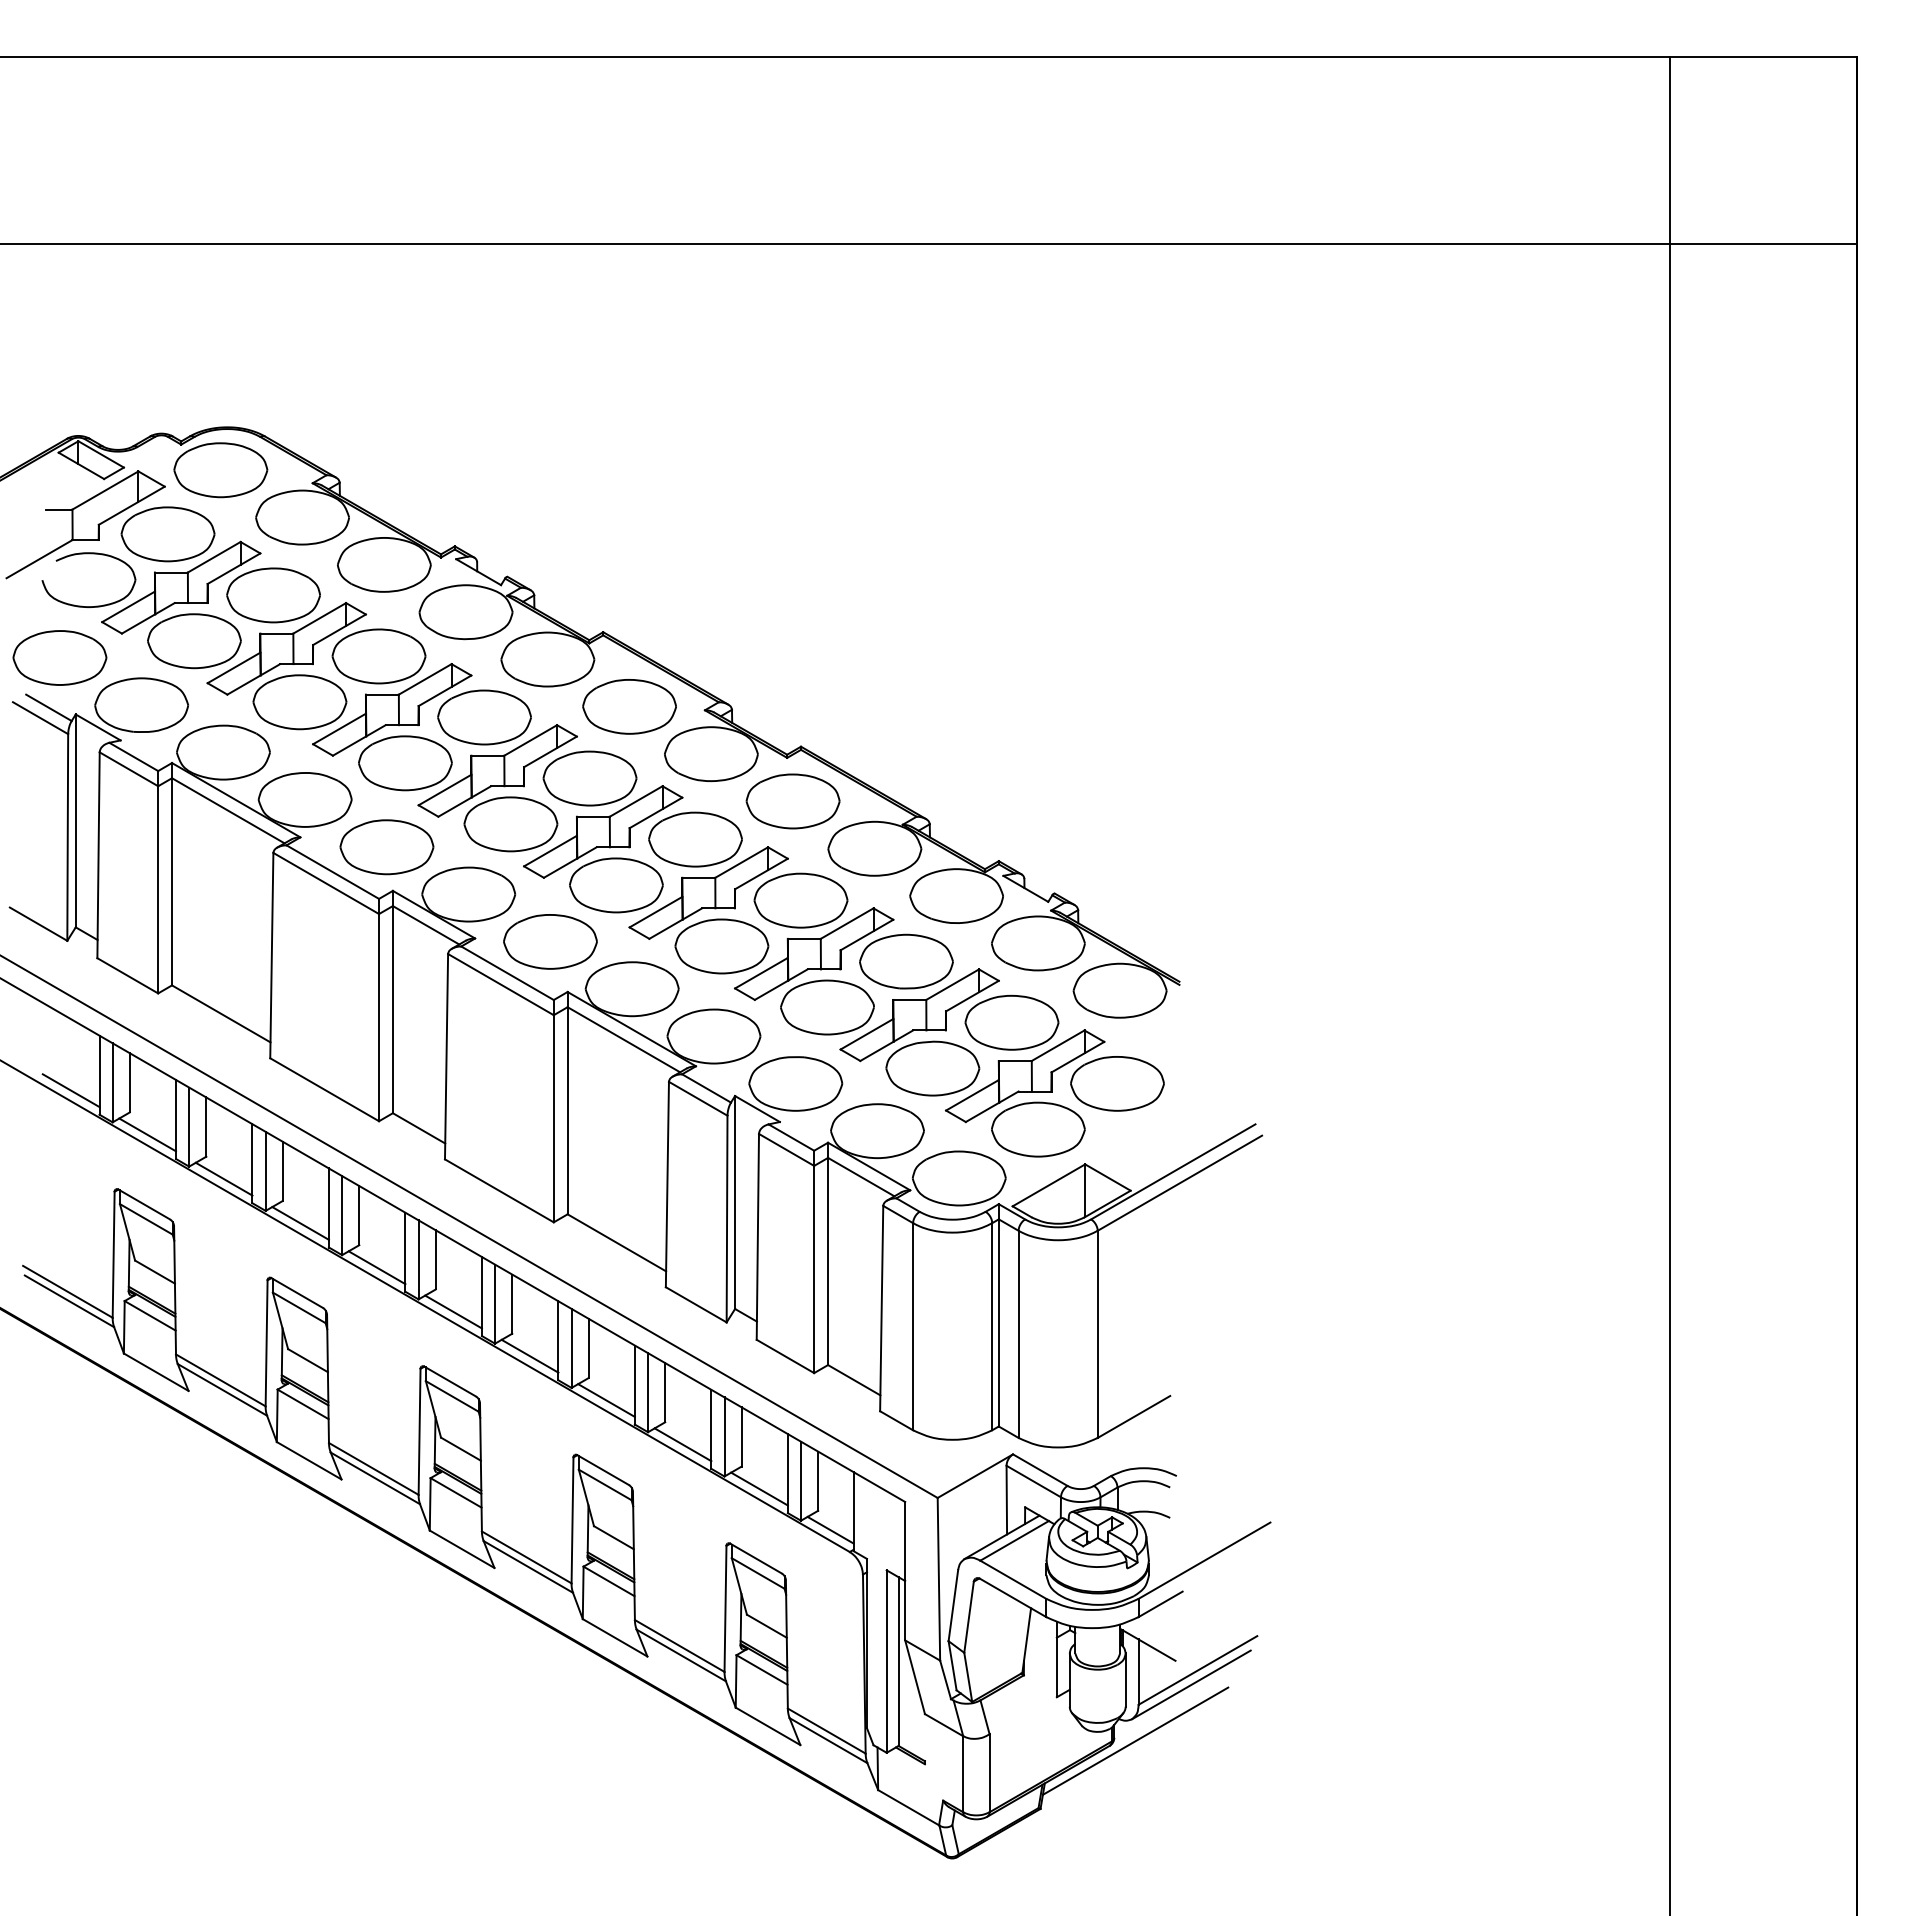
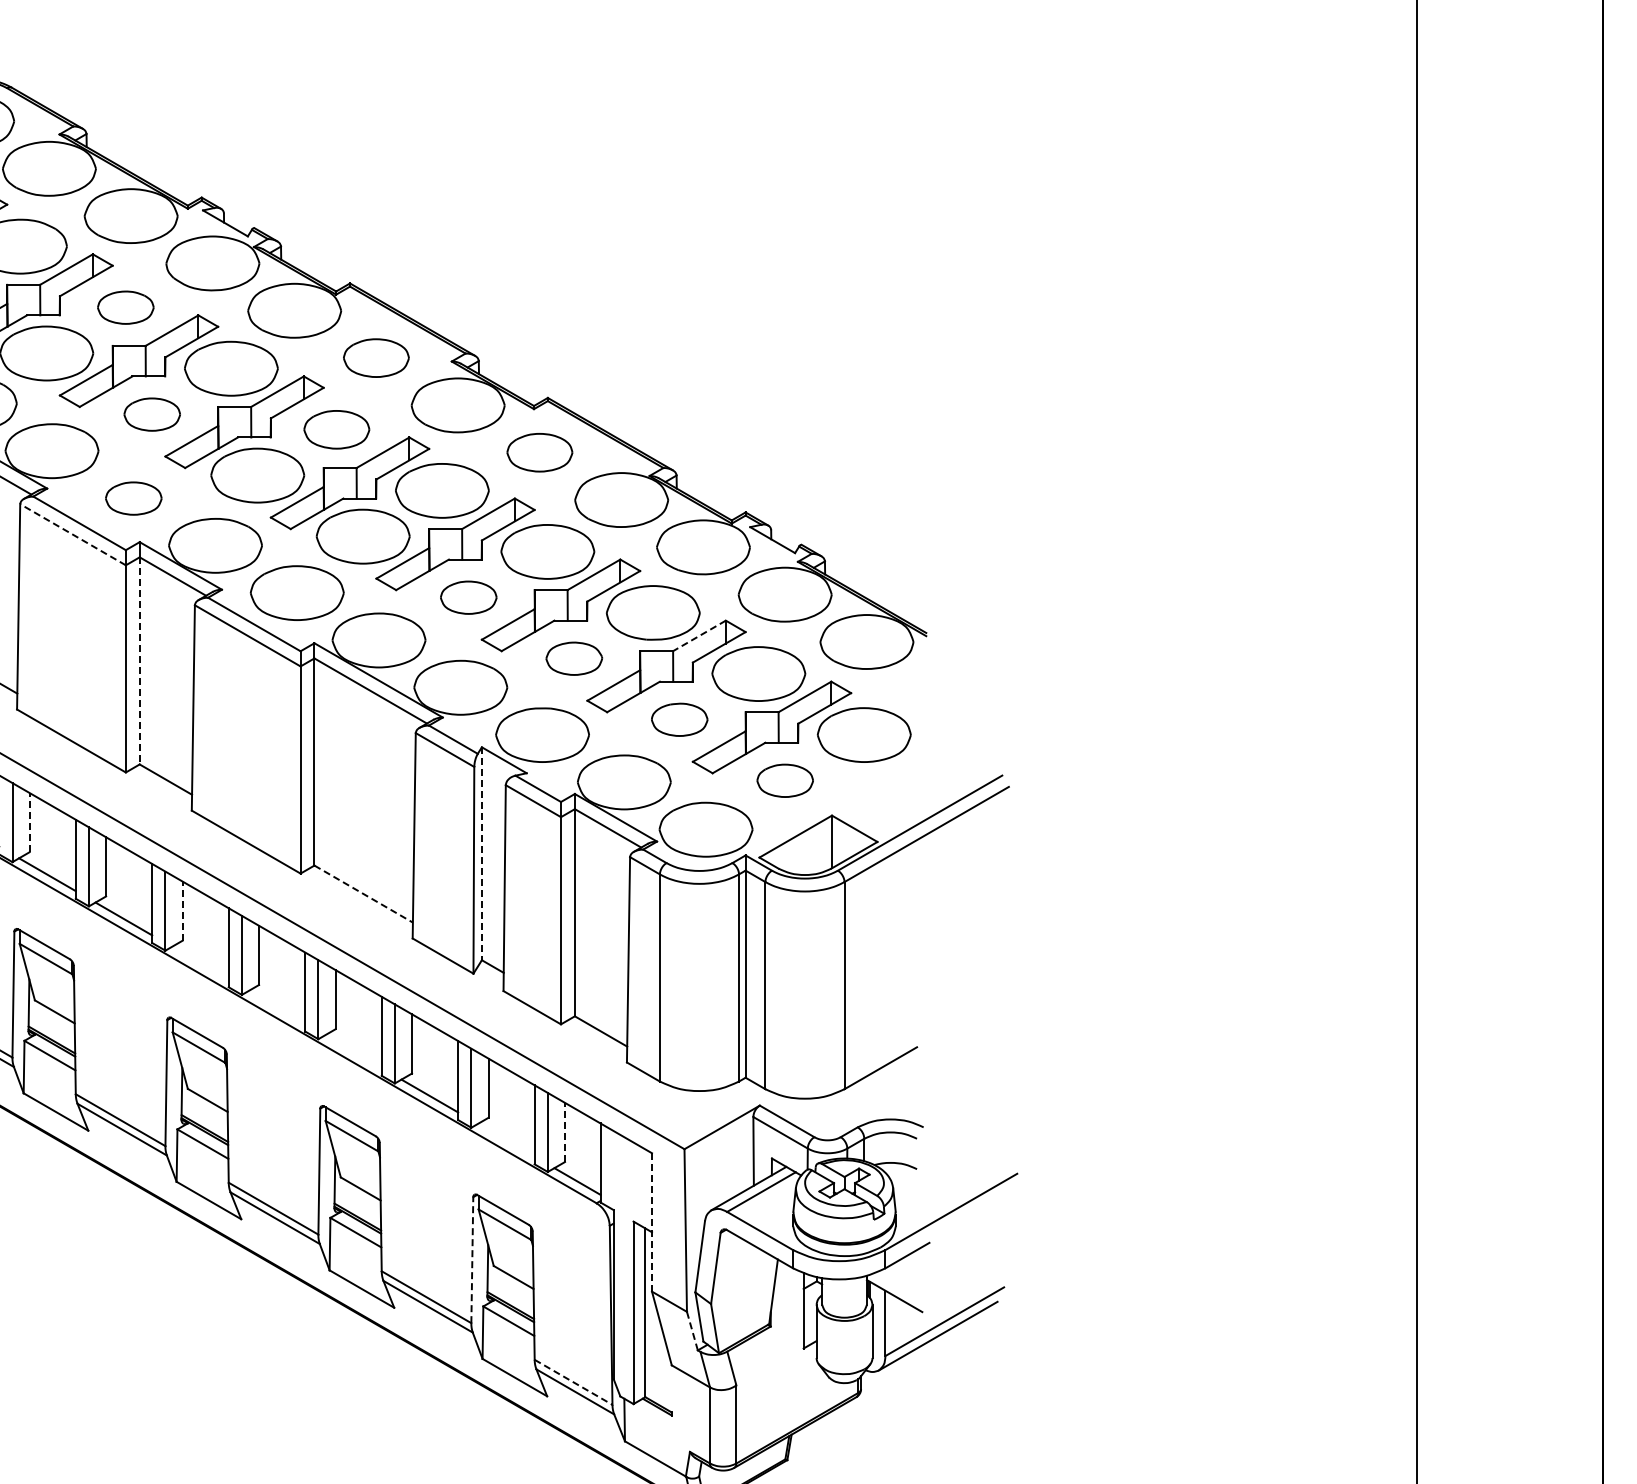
part: (378, 656) -> (125, 307), size x0.6
part: (629, 706) -> (376, 357), size x0.7
part: (405, 763) -> (152, 414), size x0.6
part: (589, 778) -> (336, 429), size x0.7
part: (792, 801) -> (539, 452), size x0.7
part: (386, 847) -> (133, 498), size x0.6
line: (325, 883) -> (72, 534), solid -> dashed
part: (721, 946) -> (468, 597), size x0.6
line: (952, 984) -> (699, 635), solid -> dashed
part: (827, 1007) -> (574, 658), size x0.6
line: (392, 1009) -> (139, 660), solid -> dashed
part: (932, 1068) -> (679, 719), size x0.6
part: (1038, 1129) -> (785, 780), size x0.6
line: (282, 1171) -> (29, 822), solid -> dashed
line: (735, 1203) -> (482, 854), solid -> dashed
line: (616, 1242) -> (363, 893), solid -> dashed
line: (435, 1259) -> (182, 910), solid -> dashed
line: (453, 1311) -> (200, 962), removed
line: (529, 1355) -> (276, 1006), removed
line: (606, 1400) -> (353, 1051), removed
line: (818, 1481) -> (565, 1132), solid -> dashed
line: (759, 1488) -> (506, 1139), removed
line: (905, 1571) -> (652, 1222), solid -> dashed
line: (725, 1608) -> (472, 1259), solid -> dashed
line: (945, 1679) -> (692, 1330), solid -> dashed
line: (826, 1731) -> (573, 1382), solid -> dashed
line: (1135, 1740) -> (882, 1391), removed

